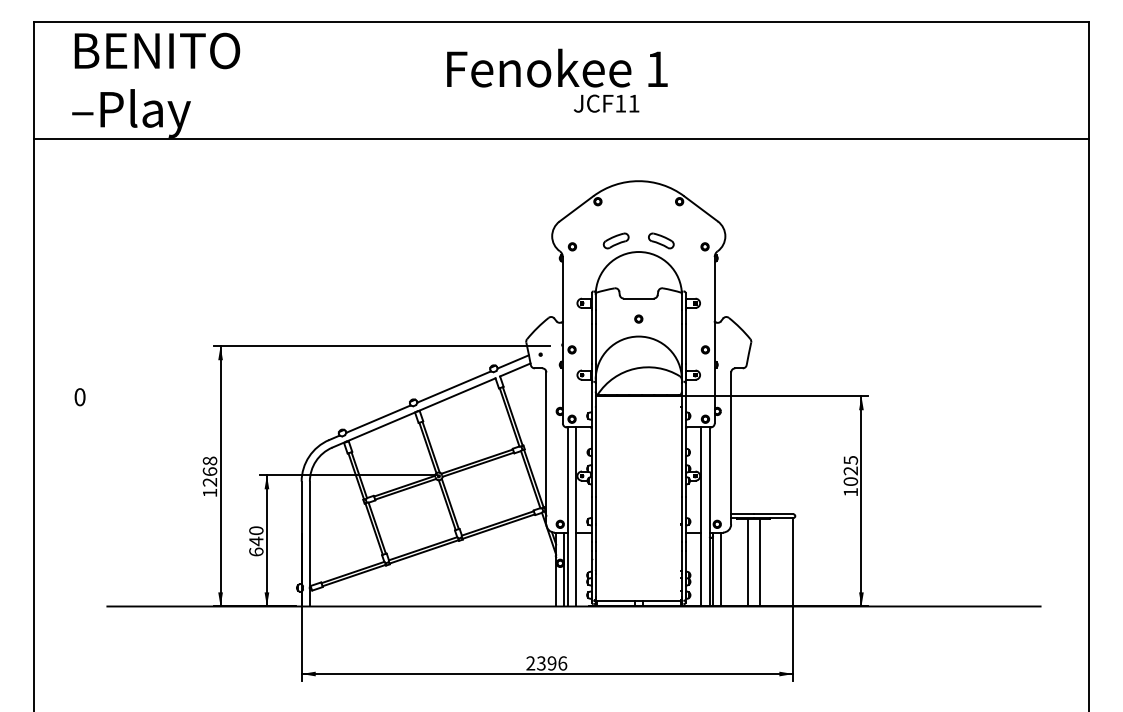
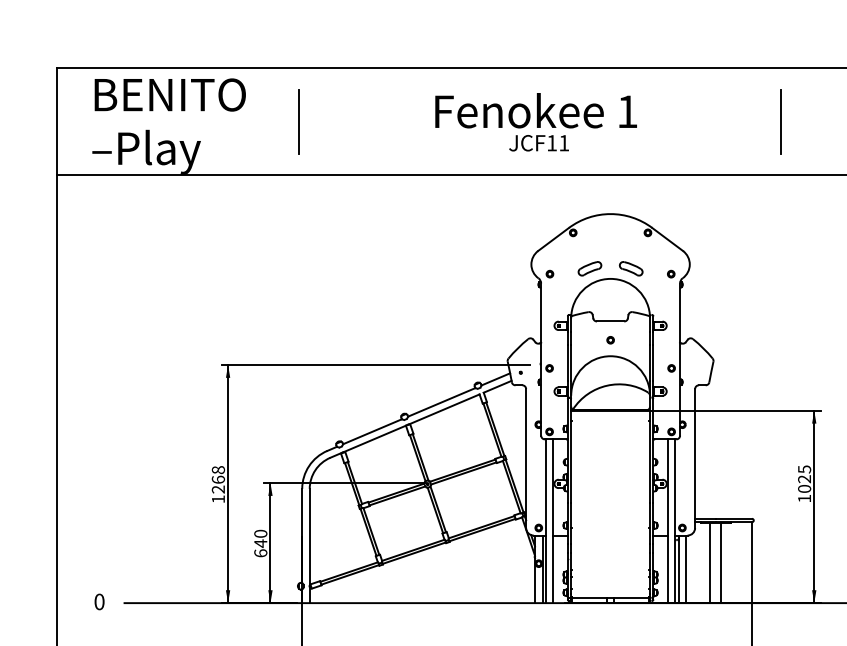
line: (297, 80) -> (298, 122), added
line: (825, 80) -> (781, 122), added
text: (606, 103) -> (538, 143), moved
text: (79, 397) -> (99, 602), moved

